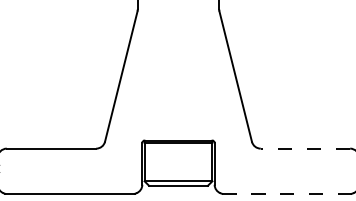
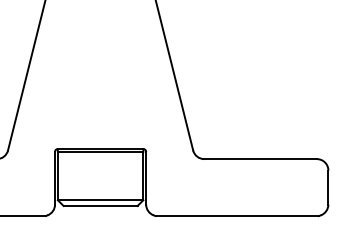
line: (305, 148) -> (260, 158), dashed -> solid
line: (286, 193) -> (236, 215), dashed -> solid

